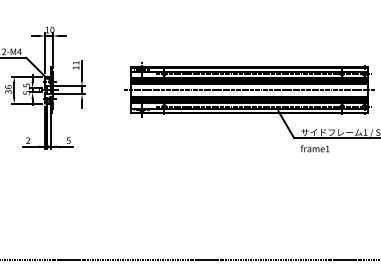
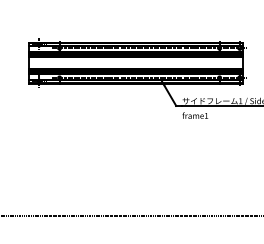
line: (249, 90) -> (136, 63), removed

